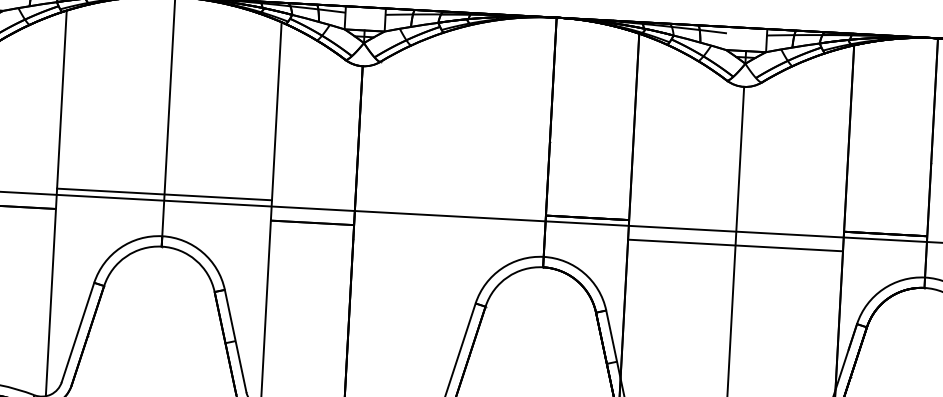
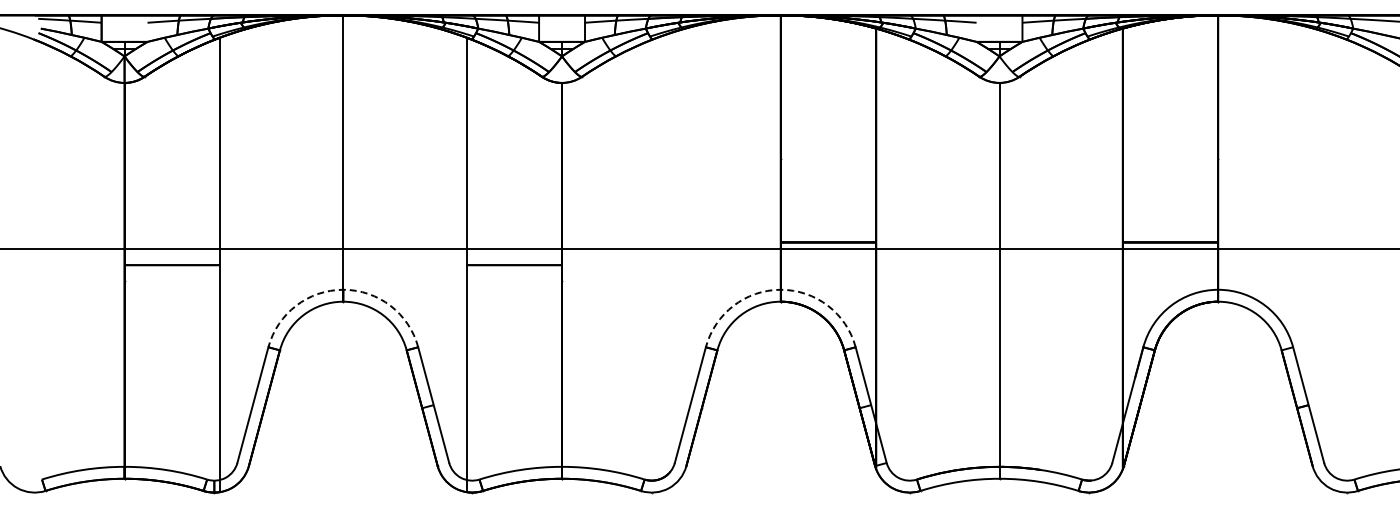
line: (164, 194) -> (343, 241), removed
arc: (162, 236) -> (343, 289), solid -> dashed
line: (735, 245) -> (999, 264), removed
arc: (543, 256) -> (780, 289), solid -> dashed

